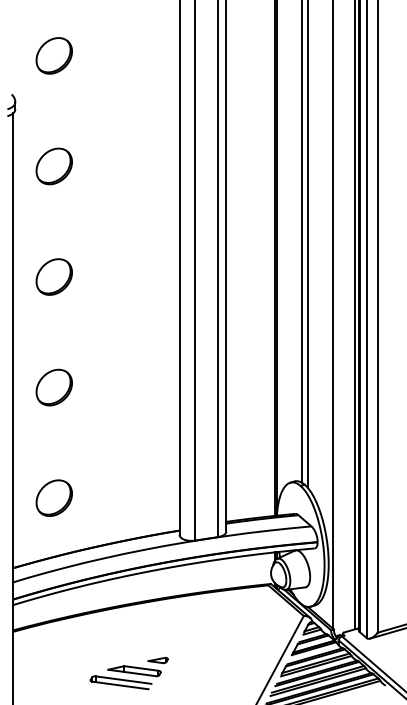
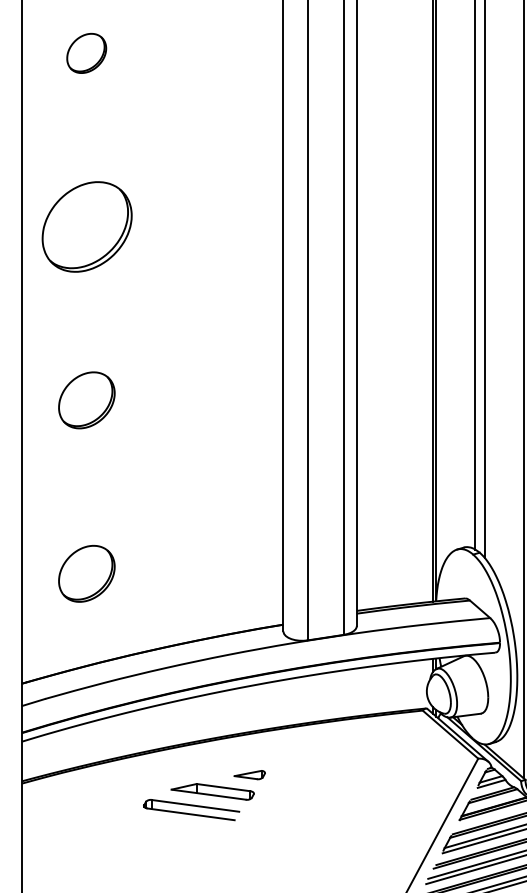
part: (53, 166) -> (85, 53), size x0.7
part: (53, 276) -> (85, 226), size x1.6
part: (128, 673) -> (203, 795), moved

